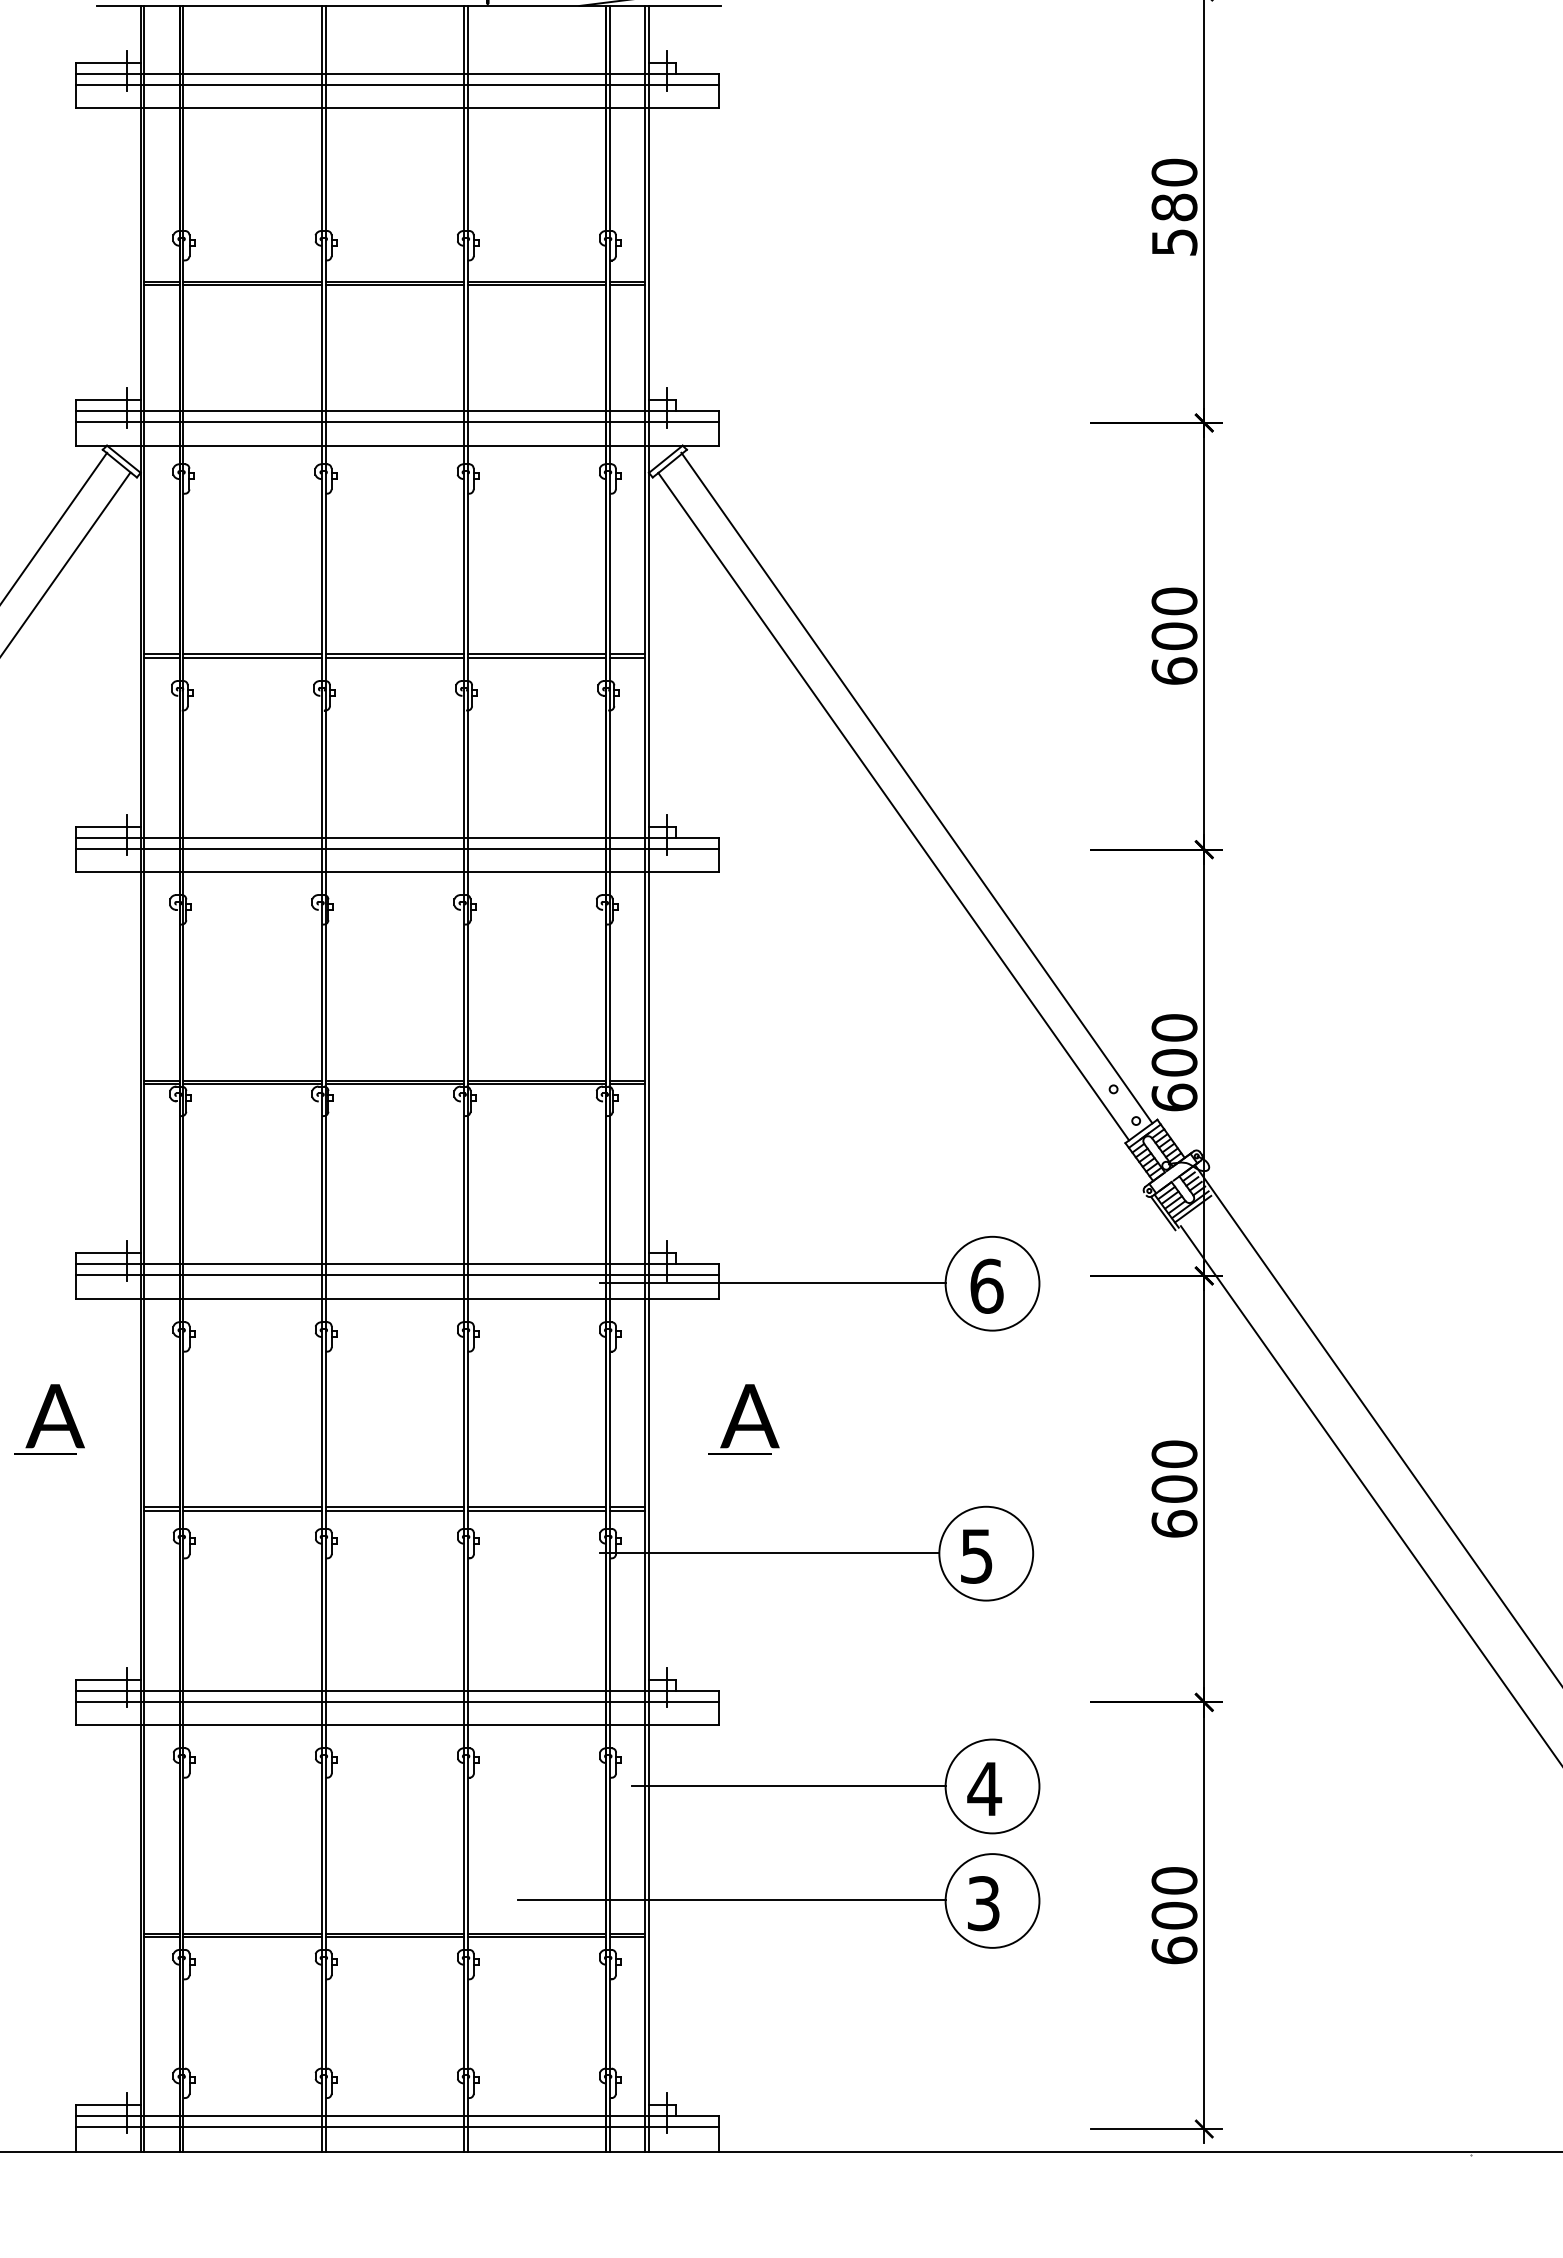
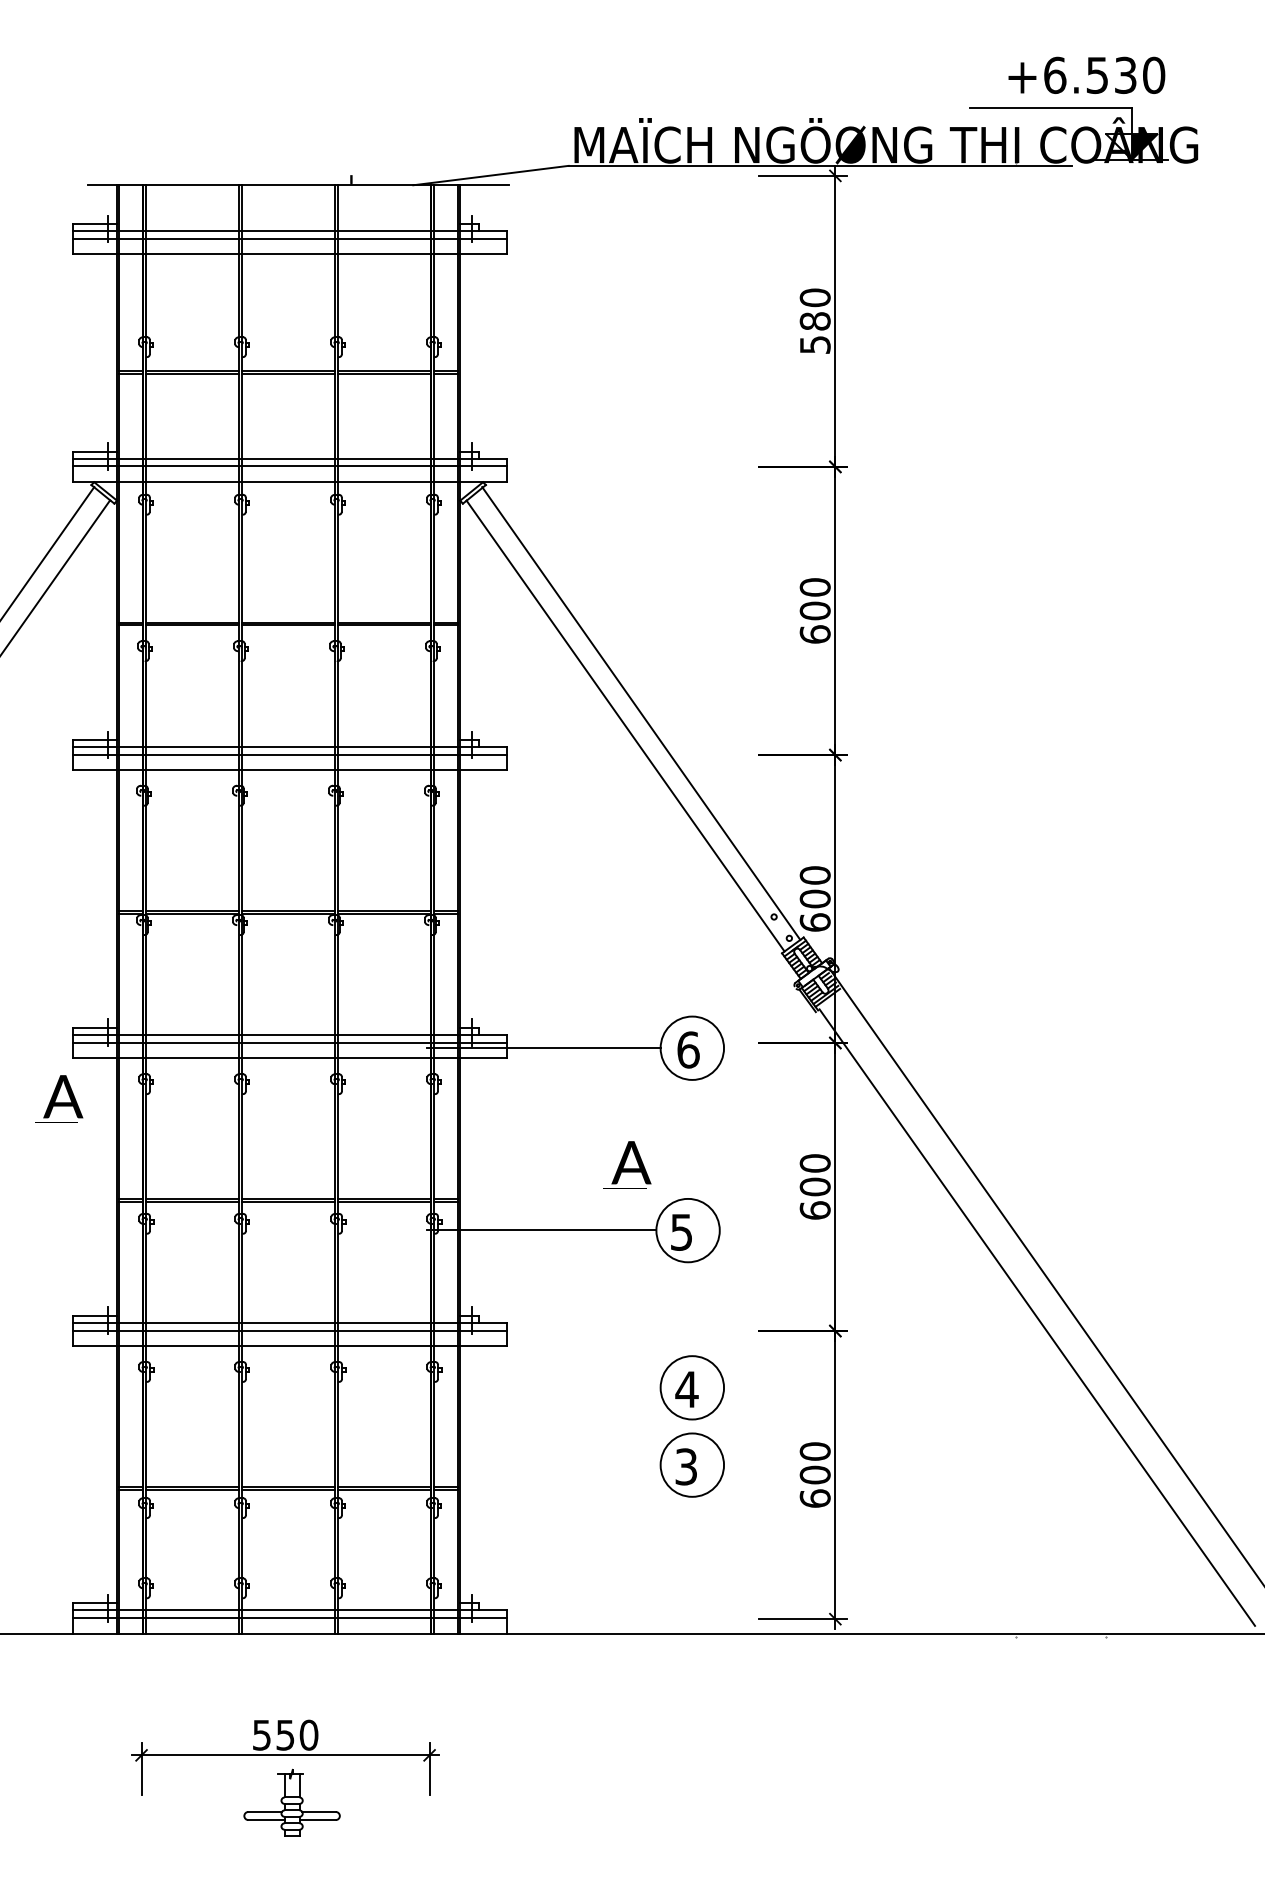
text: (49, 1418) -> (59, 1098), moved
text: (744, 1418) -> (627, 1164), moved
line: (788, 1786) -> (554, 1387), removed
line: (730, 1900) -> (515, 1464), removed

